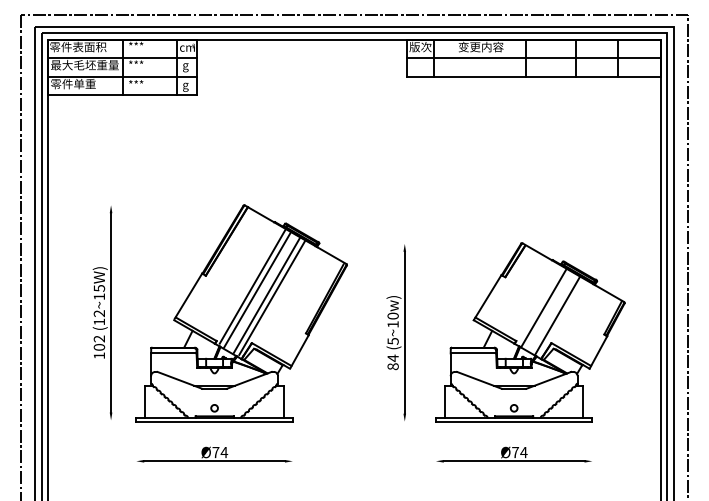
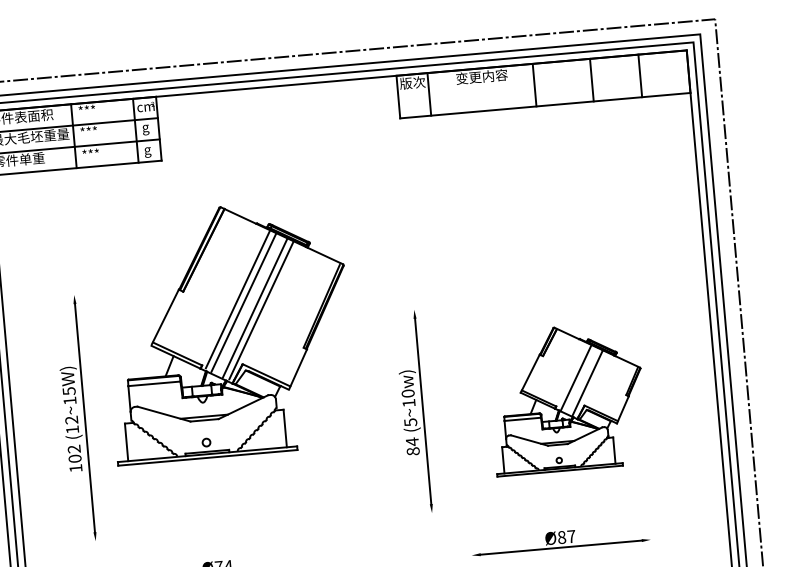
line: (533, 58) -> (543, 84), removed
part: (241, 313) -> (227, 331), moved
part: (530, 332) -> (567, 398), size x0.7
text: (519, 452) -> (566, 537), Ø74 -> Ø87

